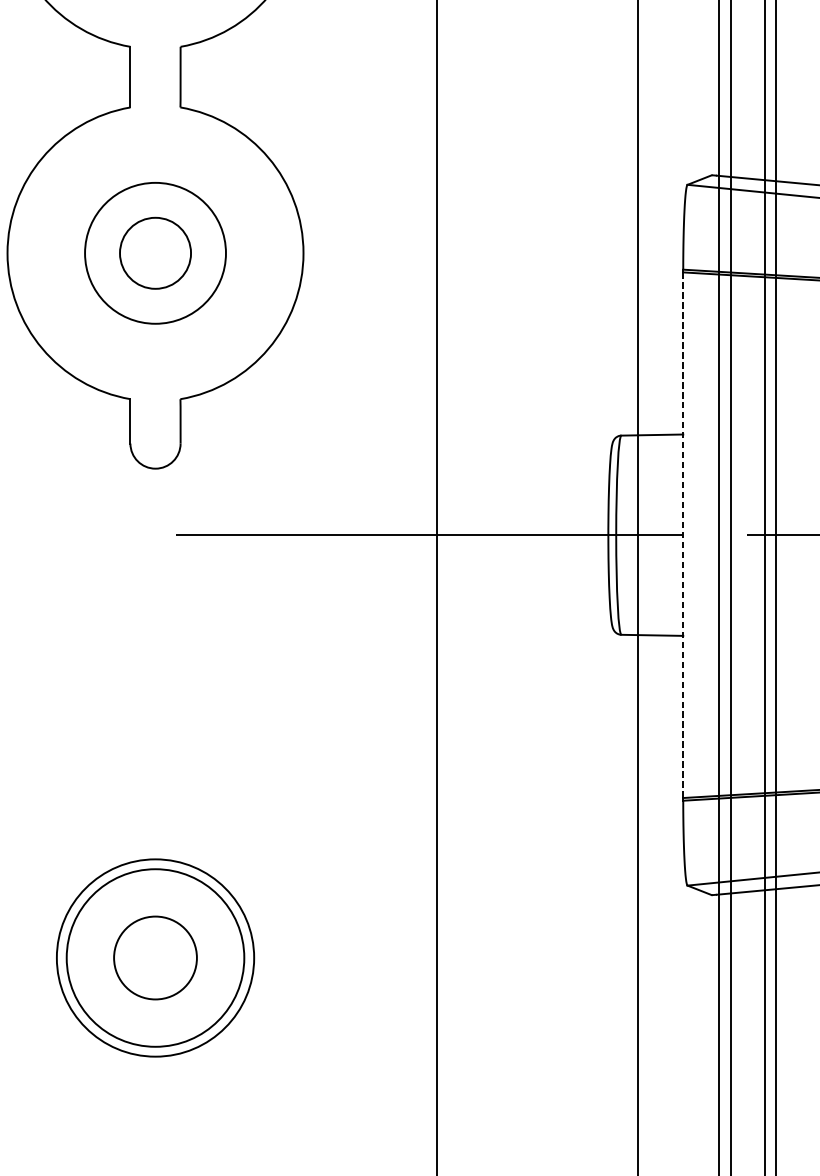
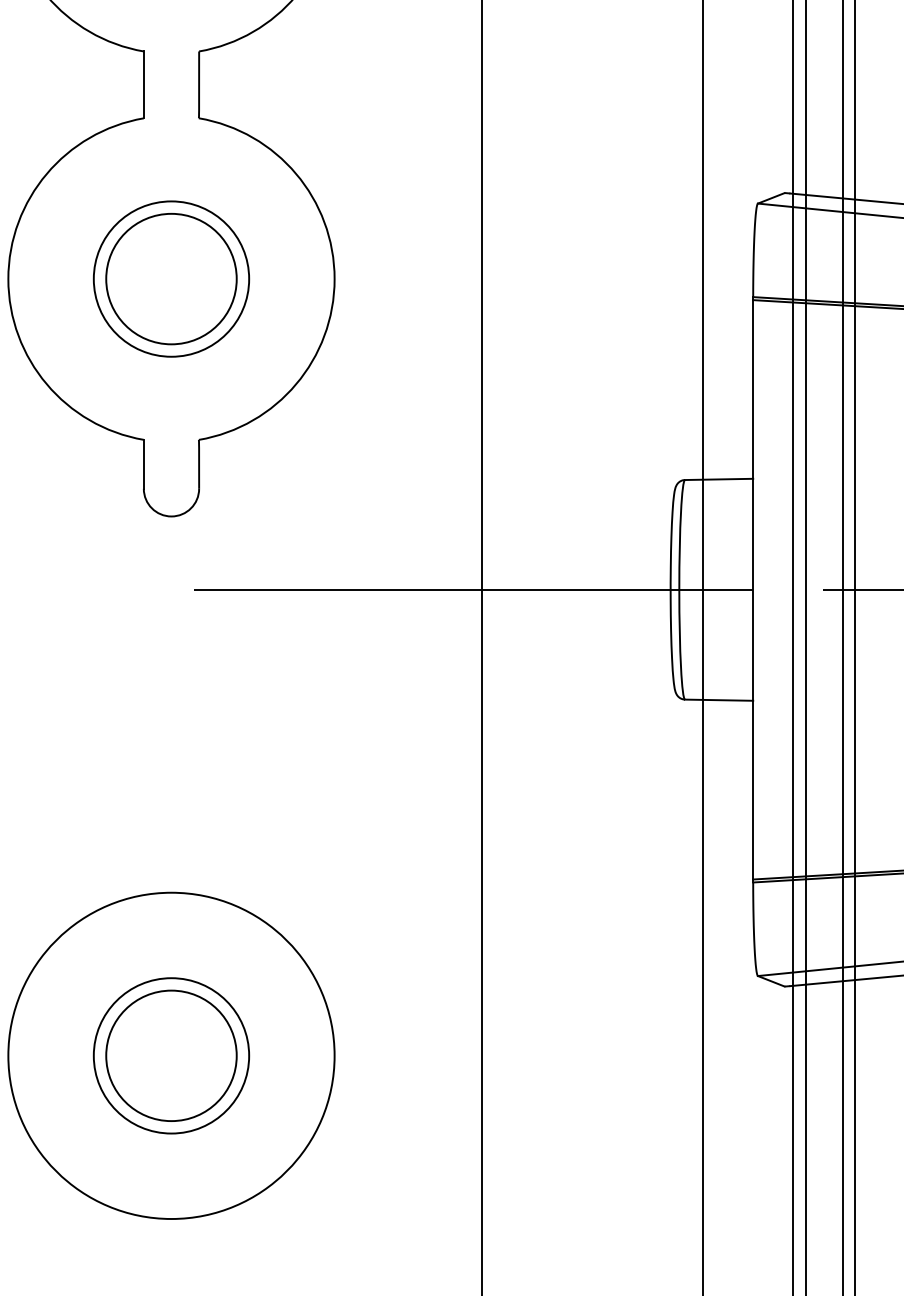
circle: (155, 252) -> (171, 278), size x1.67
line: (683, 534) -> (753, 589), dashed -> solid
circle: (155, 957) -> (171, 1055), size x0.71
circle: (155, 957) -> (171, 1055), size x1.43
circle: (155, 957) -> (171, 1055), size x1.67

